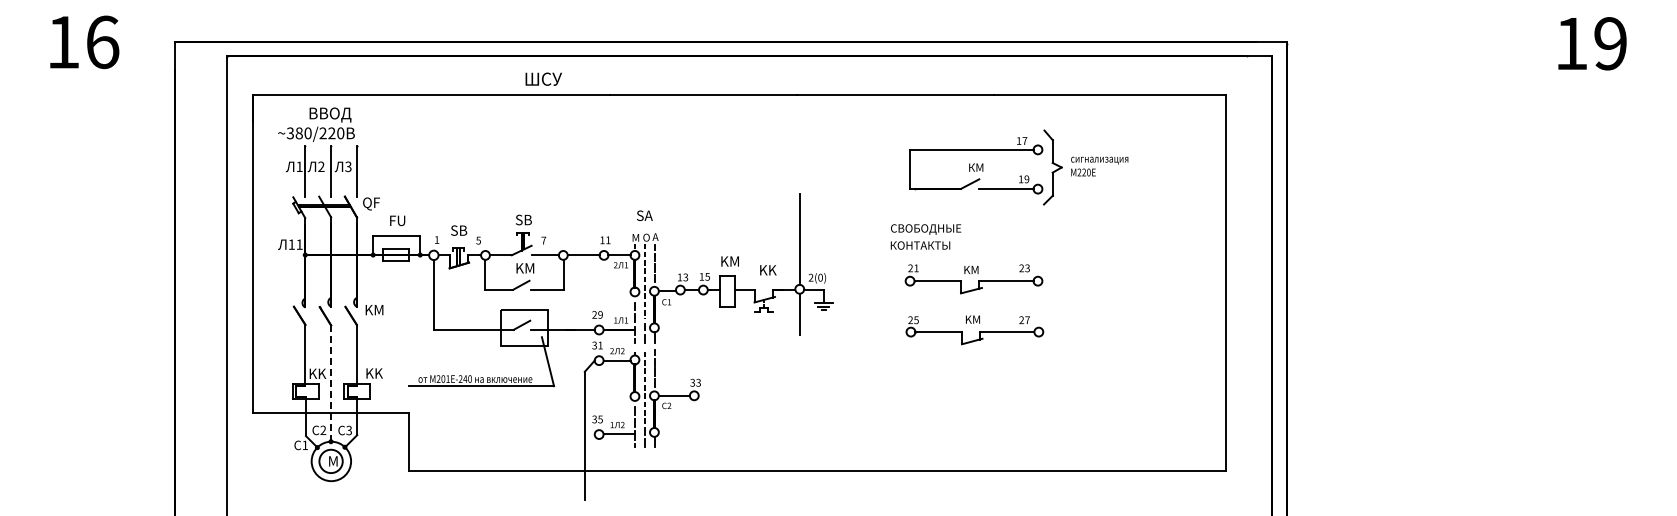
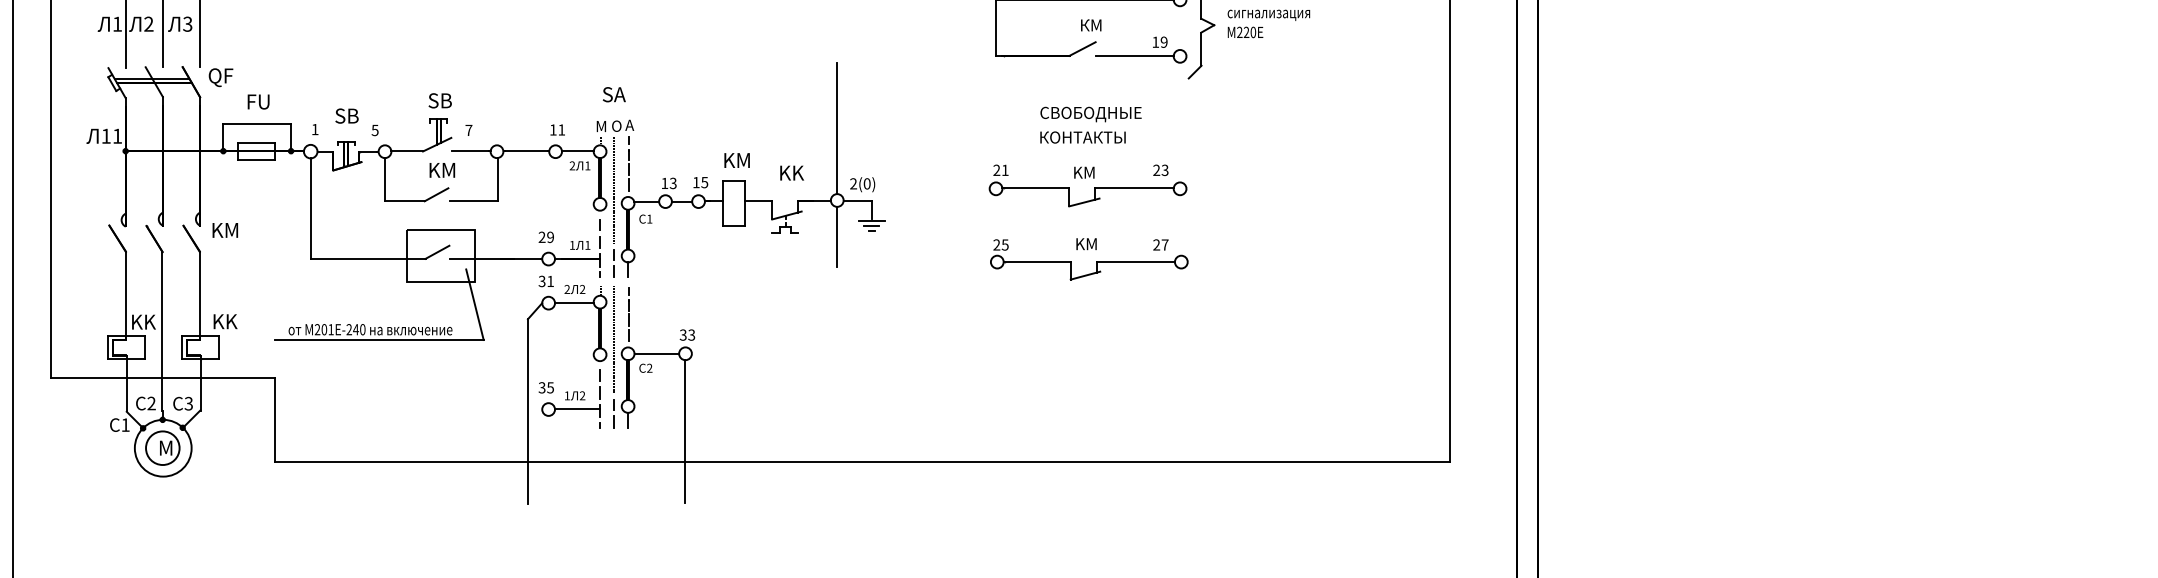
text: (925, 236) -> (1090, 124), moved
line: (330, 380) -> (161, 331), dashed -> solid
line: (694, 449) -> (685, 431), added

